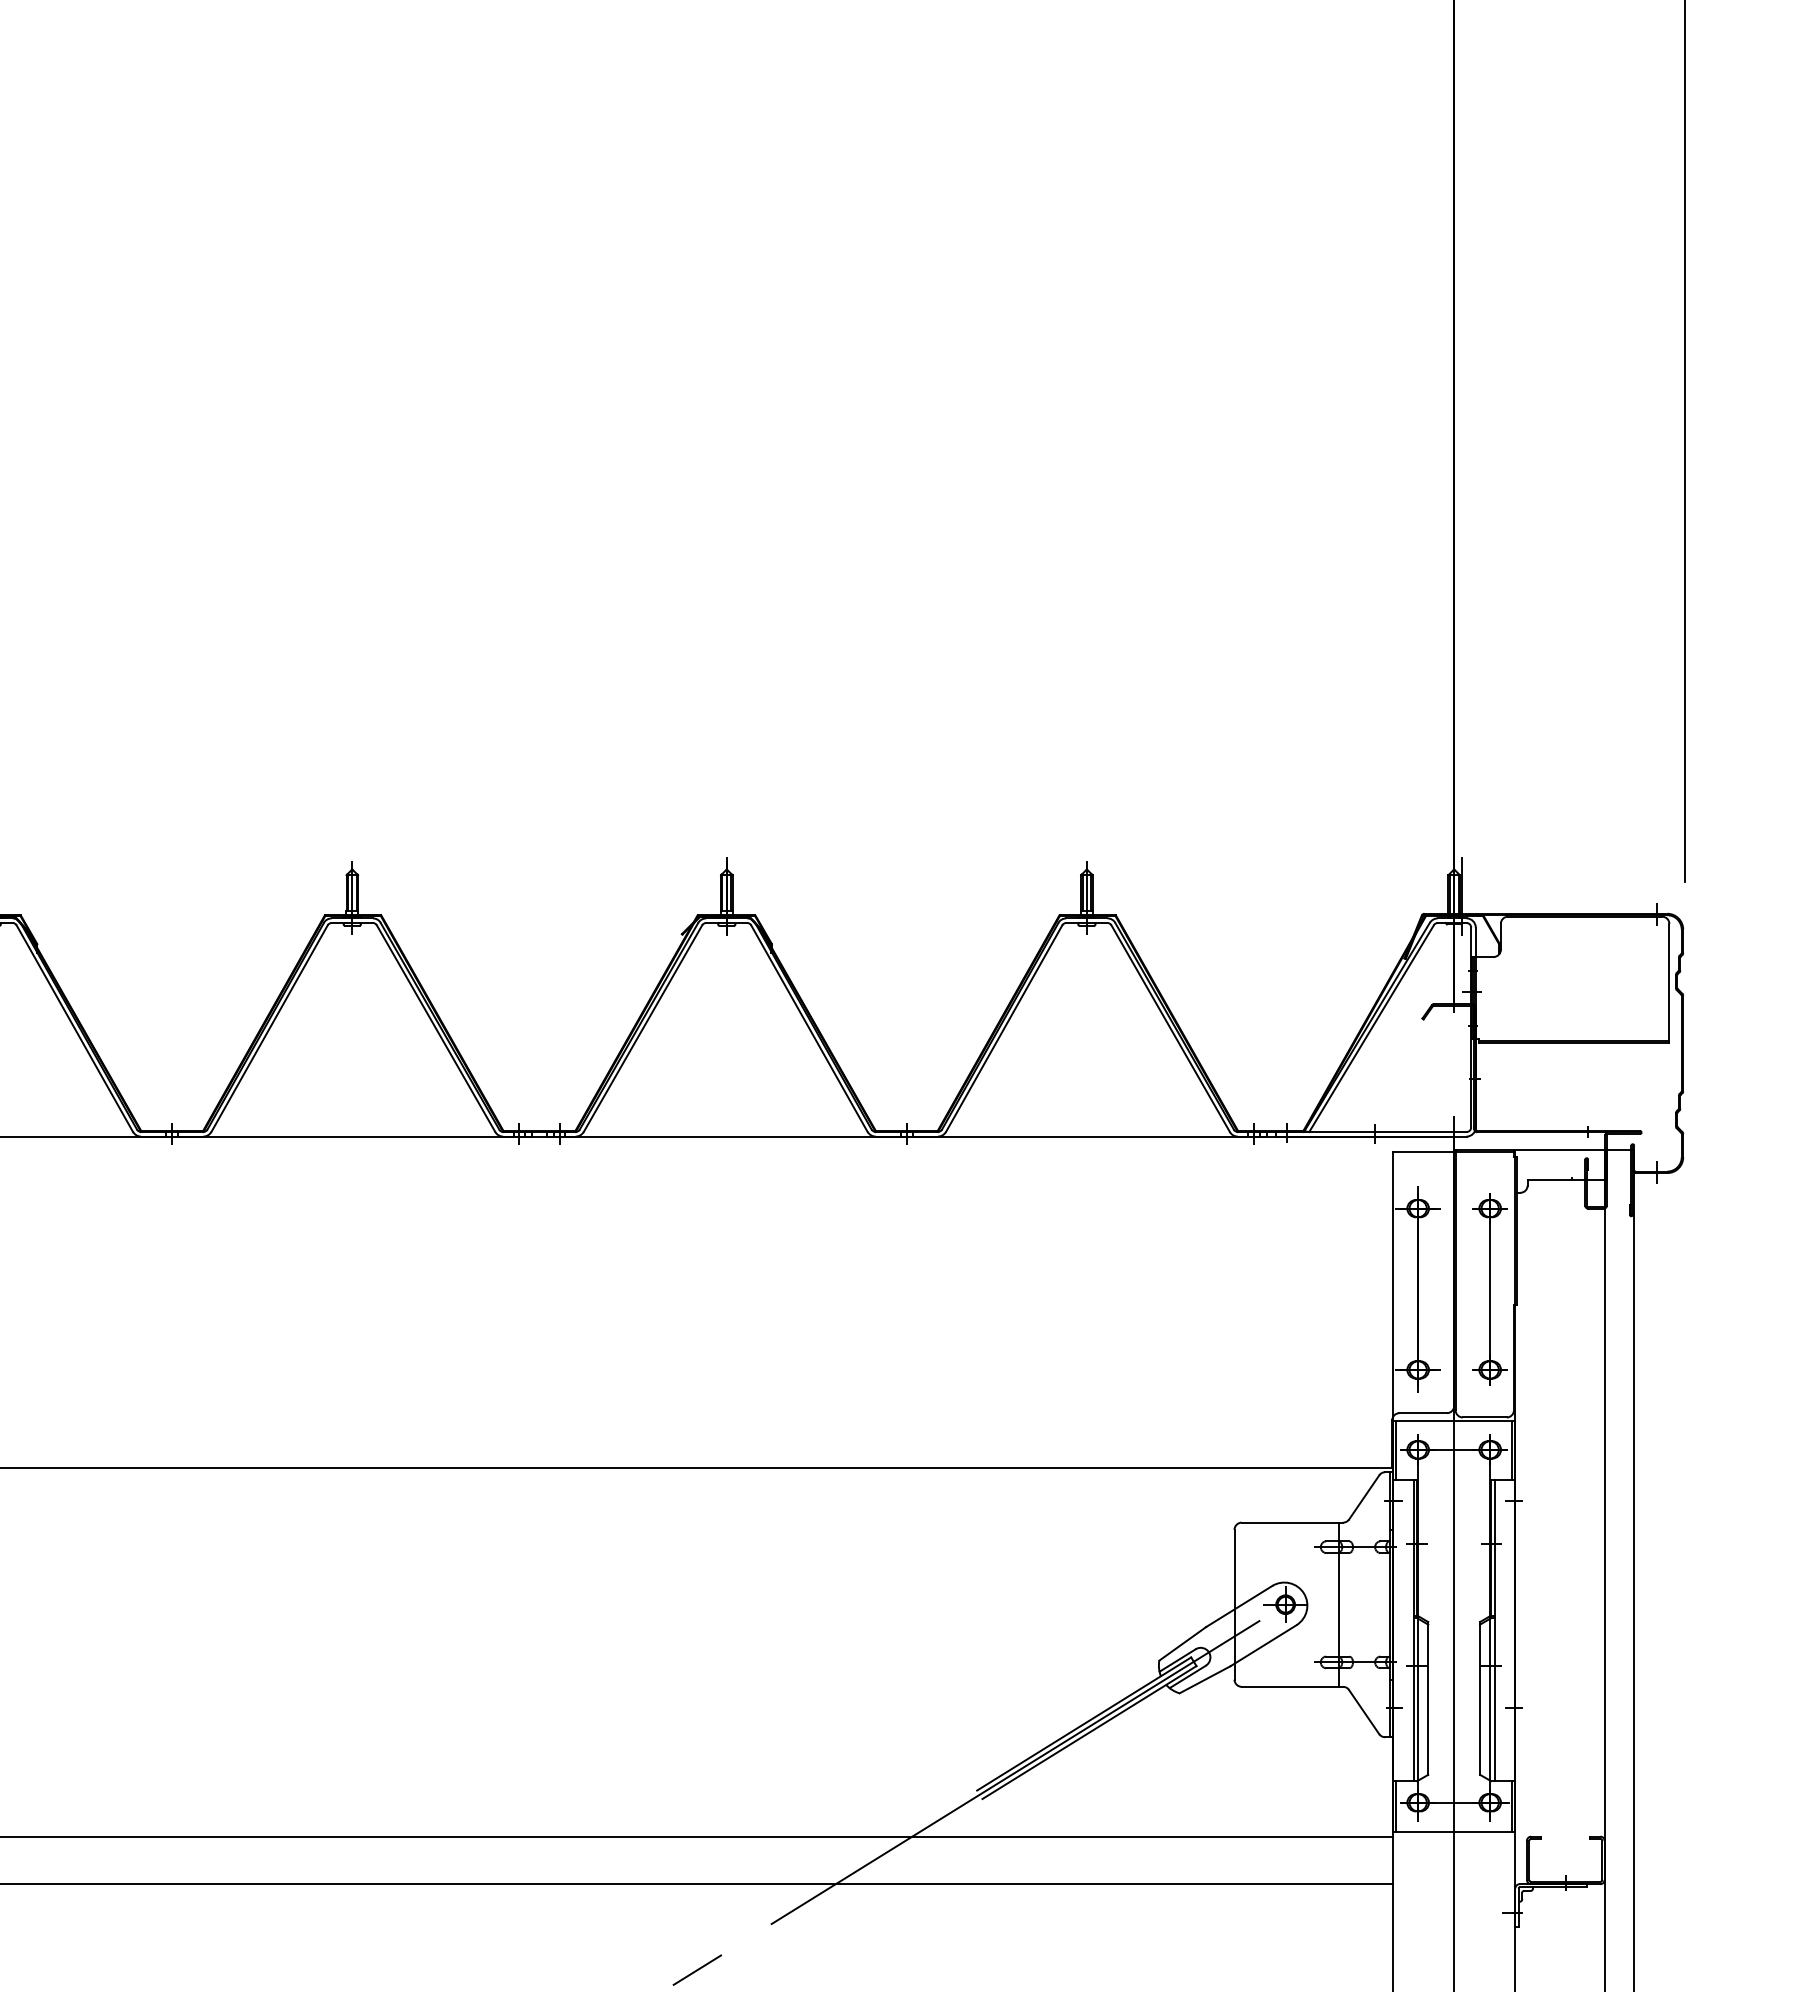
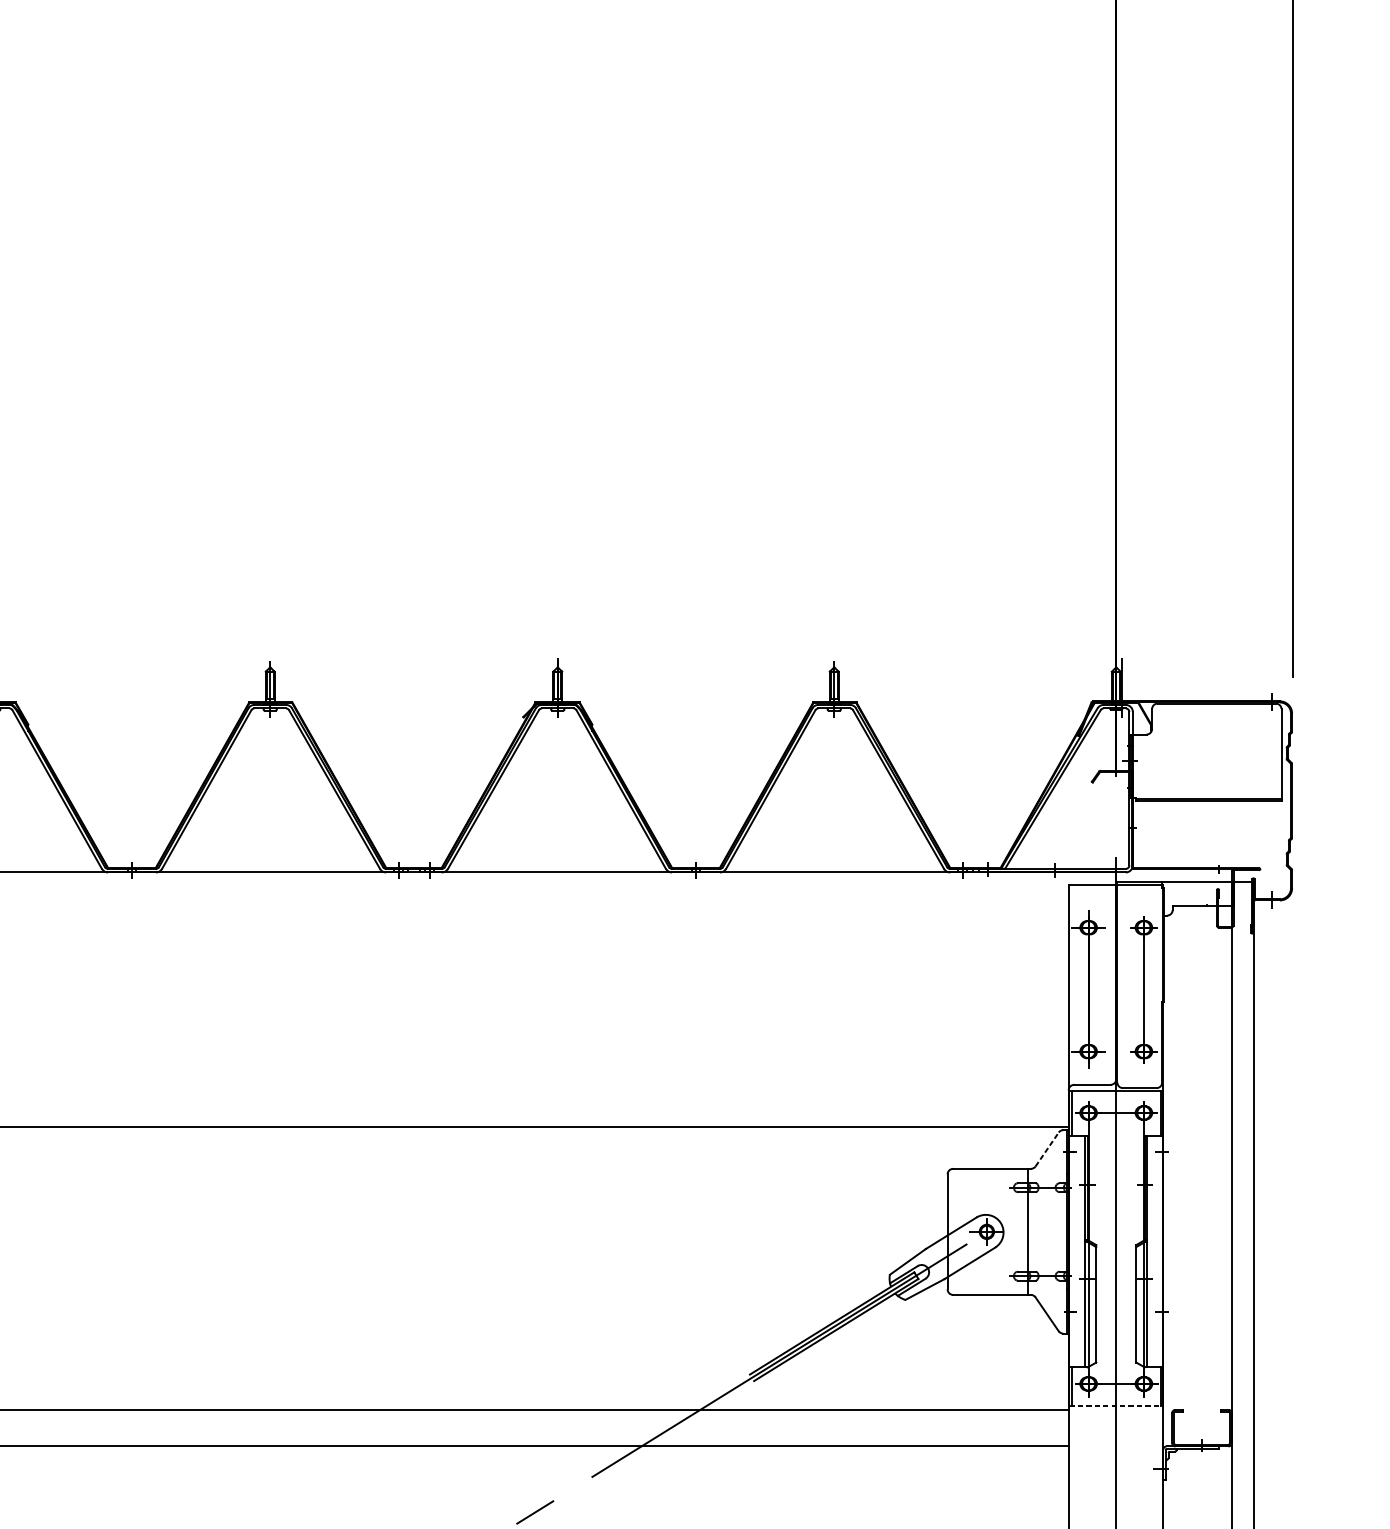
line: (1364, 1497) -> (1047, 1149), solid -> dashed
line: (1454, 1831) -> (1116, 1405), solid -> dashed

